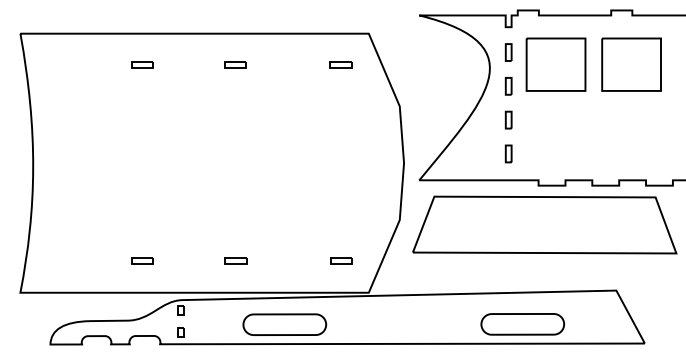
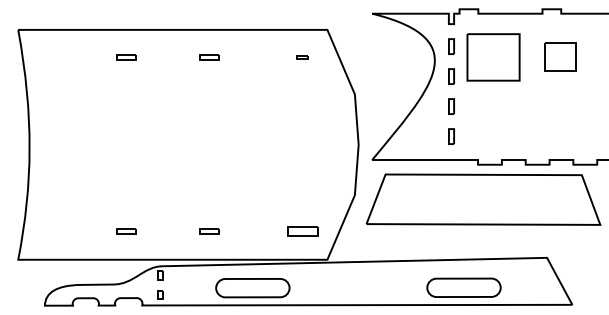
part: (340, 64) -> (302, 57), size x0.6
part: (631, 64) -> (560, 57), size x0.6
part: (340, 260) -> (302, 231), size x1.6

